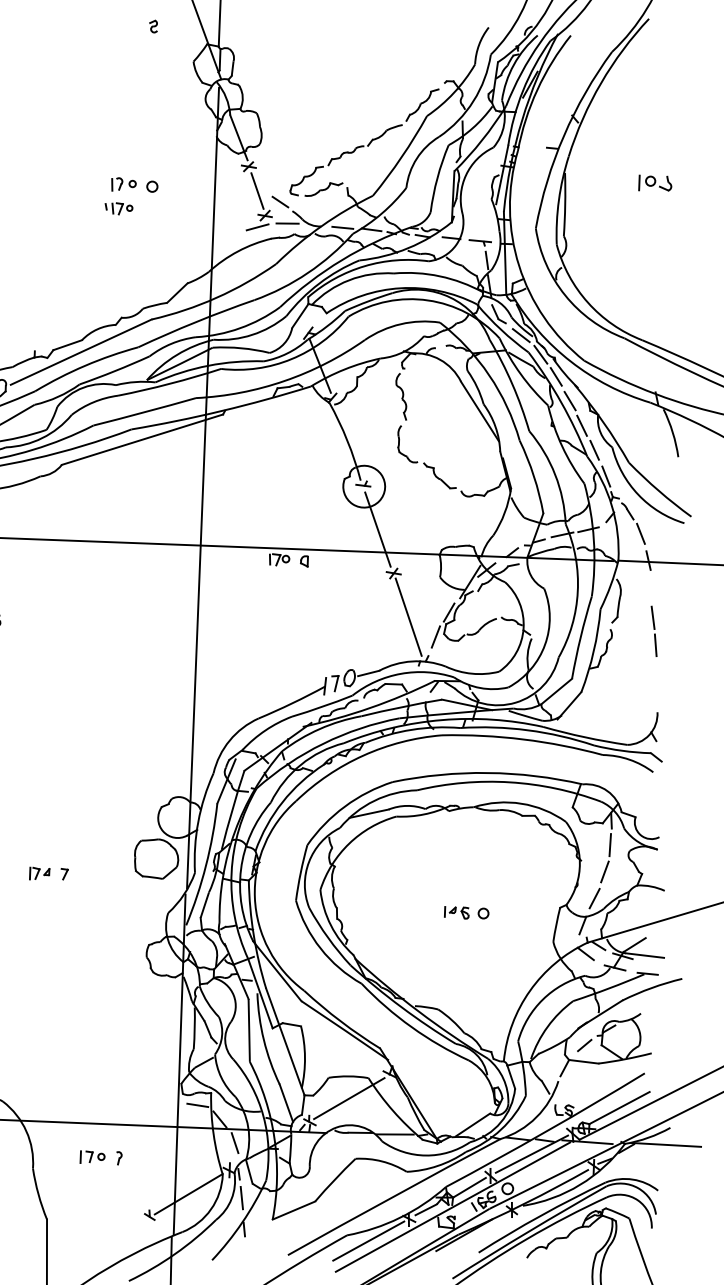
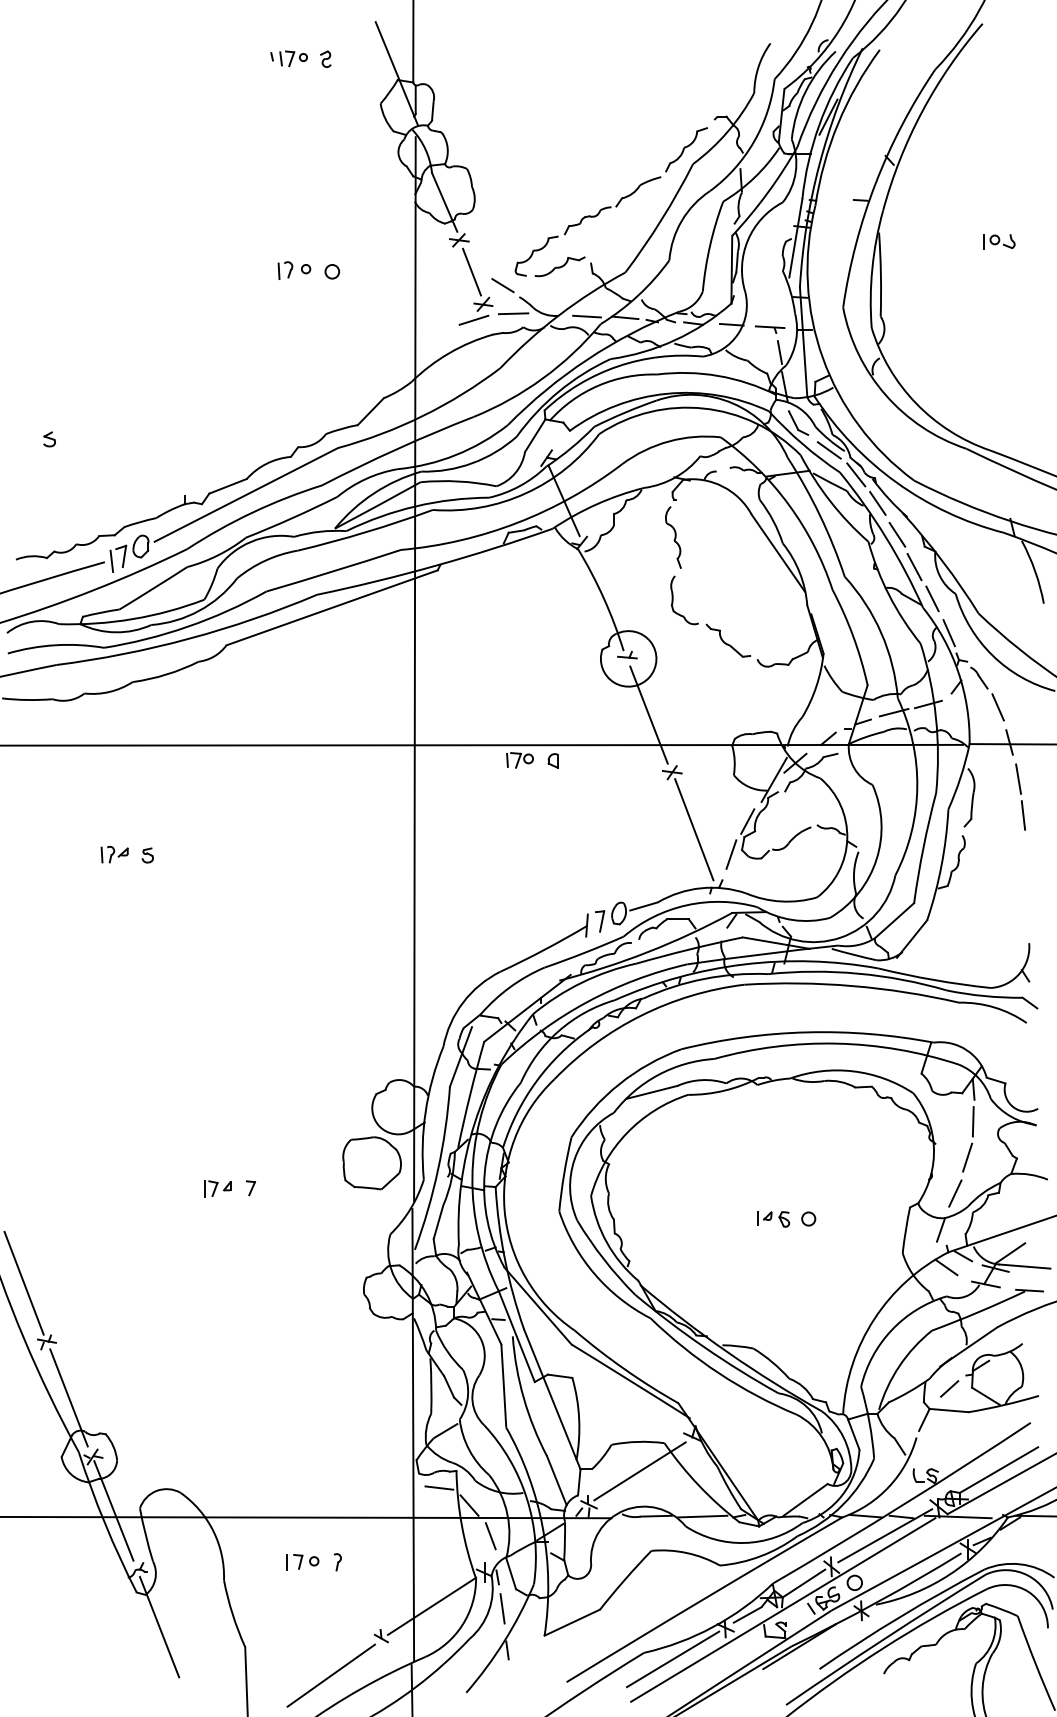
part: (655, 183) -> (999, 241), size x0.71
part: (118, 208) -> (288, 58), moved
part: (654, 630) -> (1020, 796), moved
line: (110, 1243) -> (330, 1675), added

